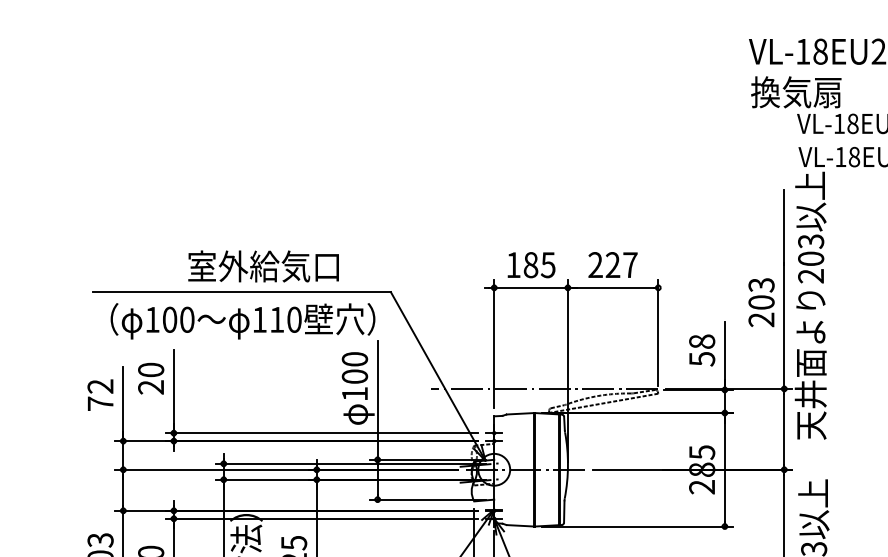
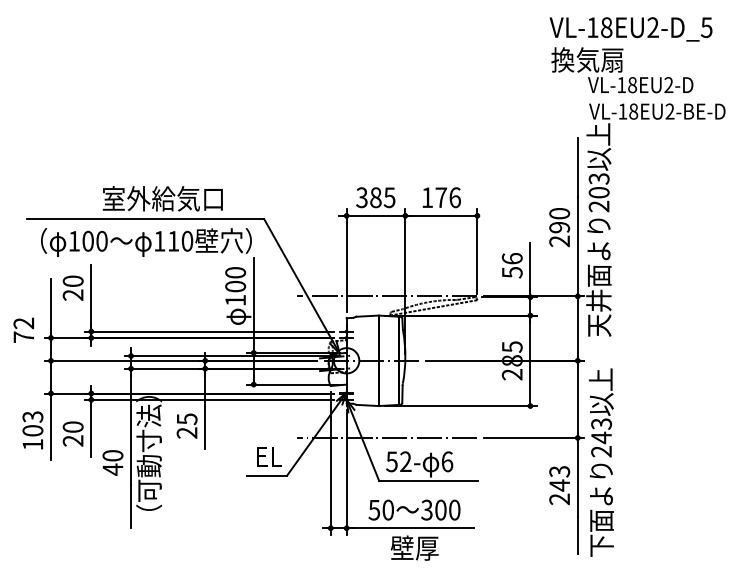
text: (512, 264) -> (361, 197), 185 -> 385
text: (612, 264) -> (440, 197), 227 -> 176
text: (761, 293) -> (559, 220), 203 -> 290
text: (701, 341) -> (511, 258), 58 -> 56
text: (100, 394) -> (23, 329), moved

